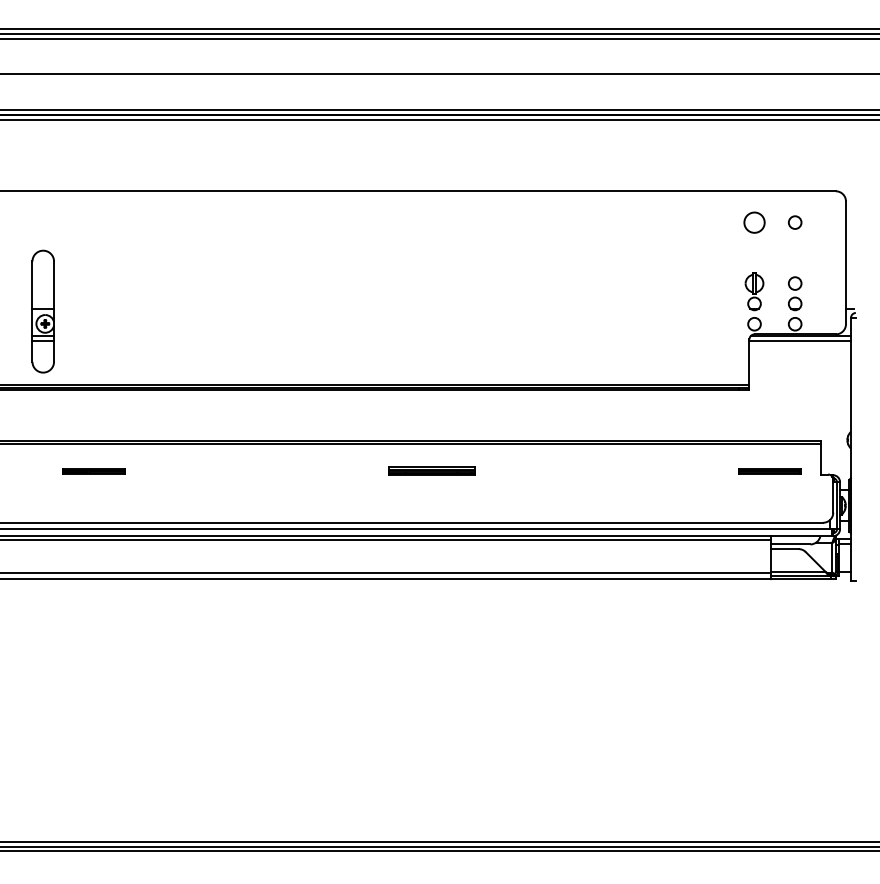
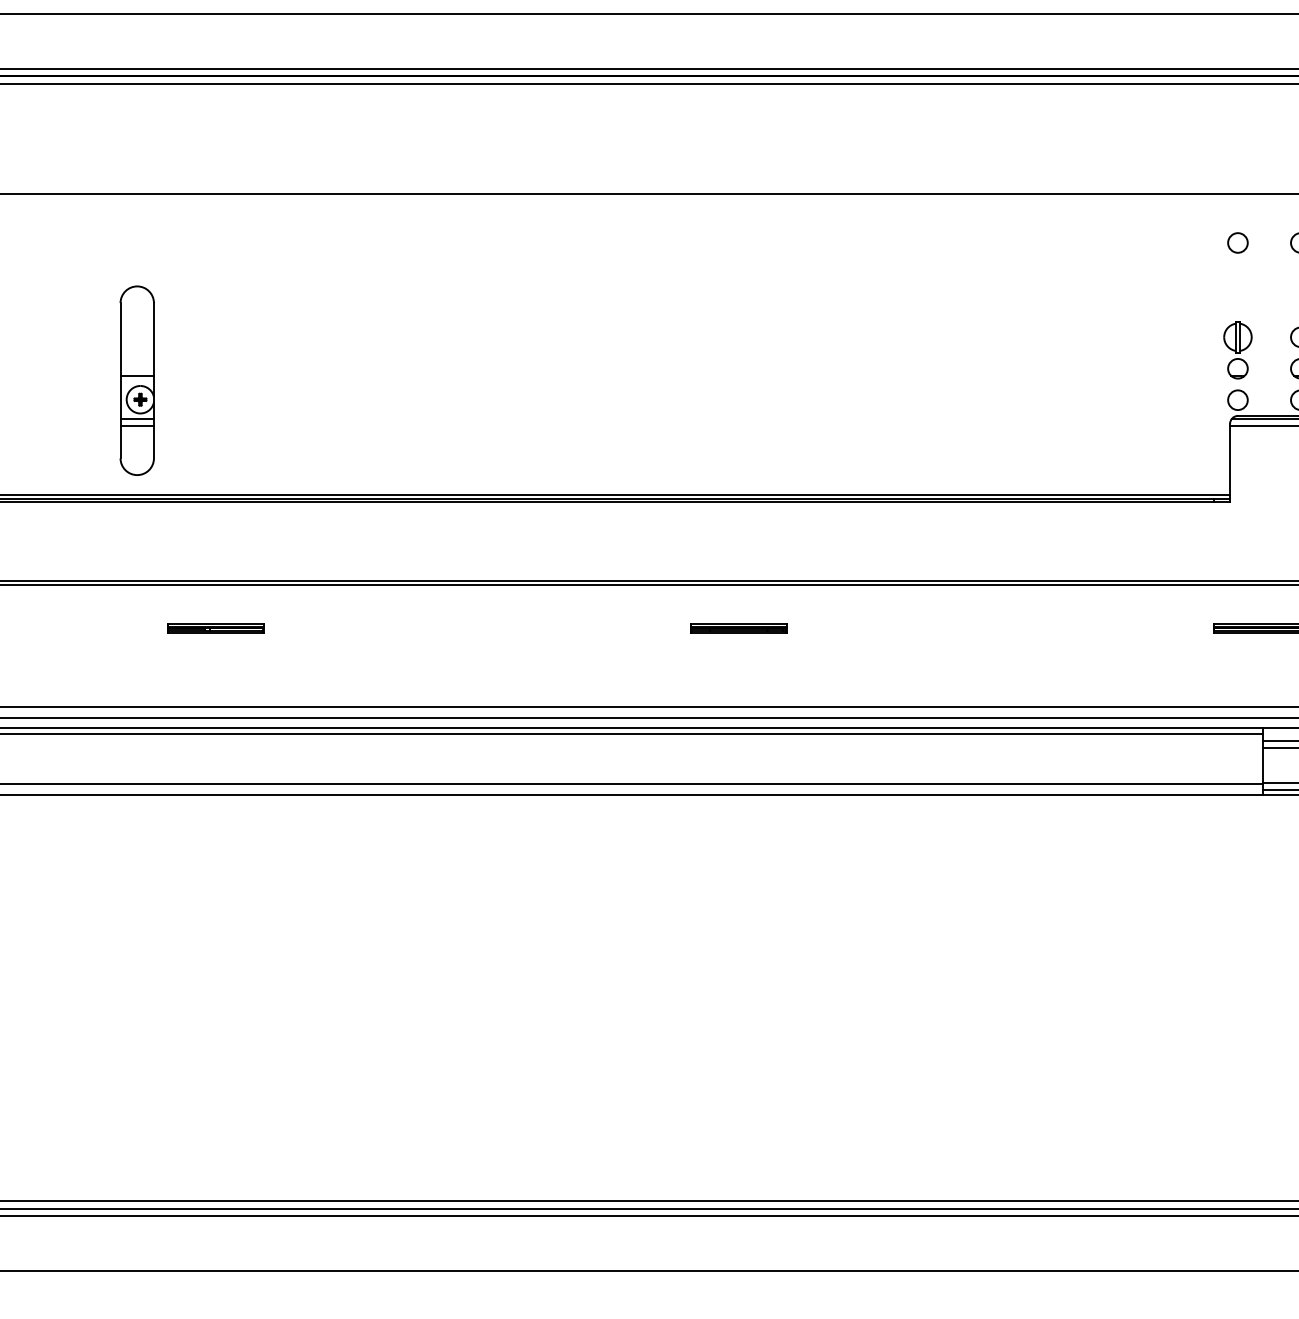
circle: (754, 222) -> (1237, 242), size x0.62
part: (431, 471) -> (738, 628), size x0.71

